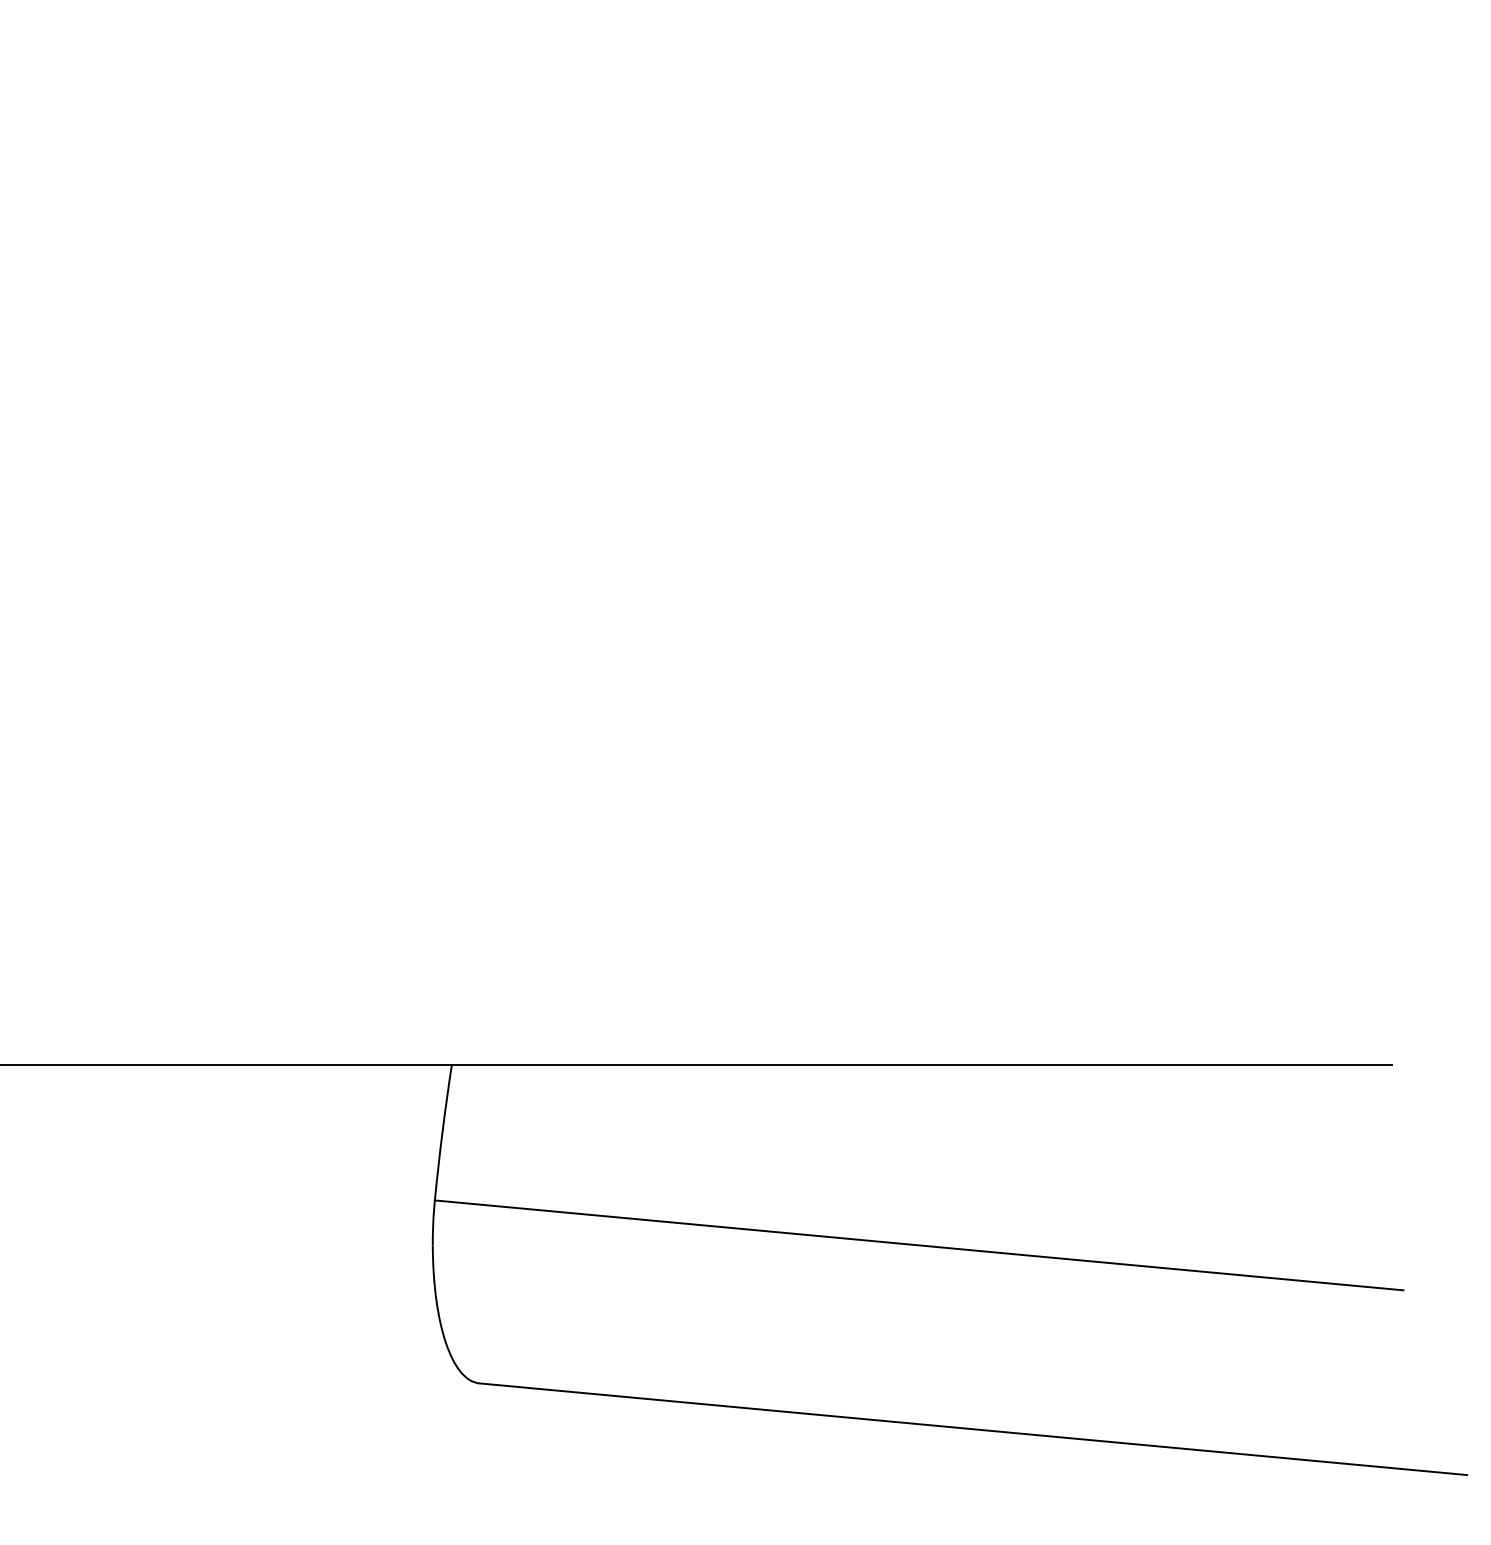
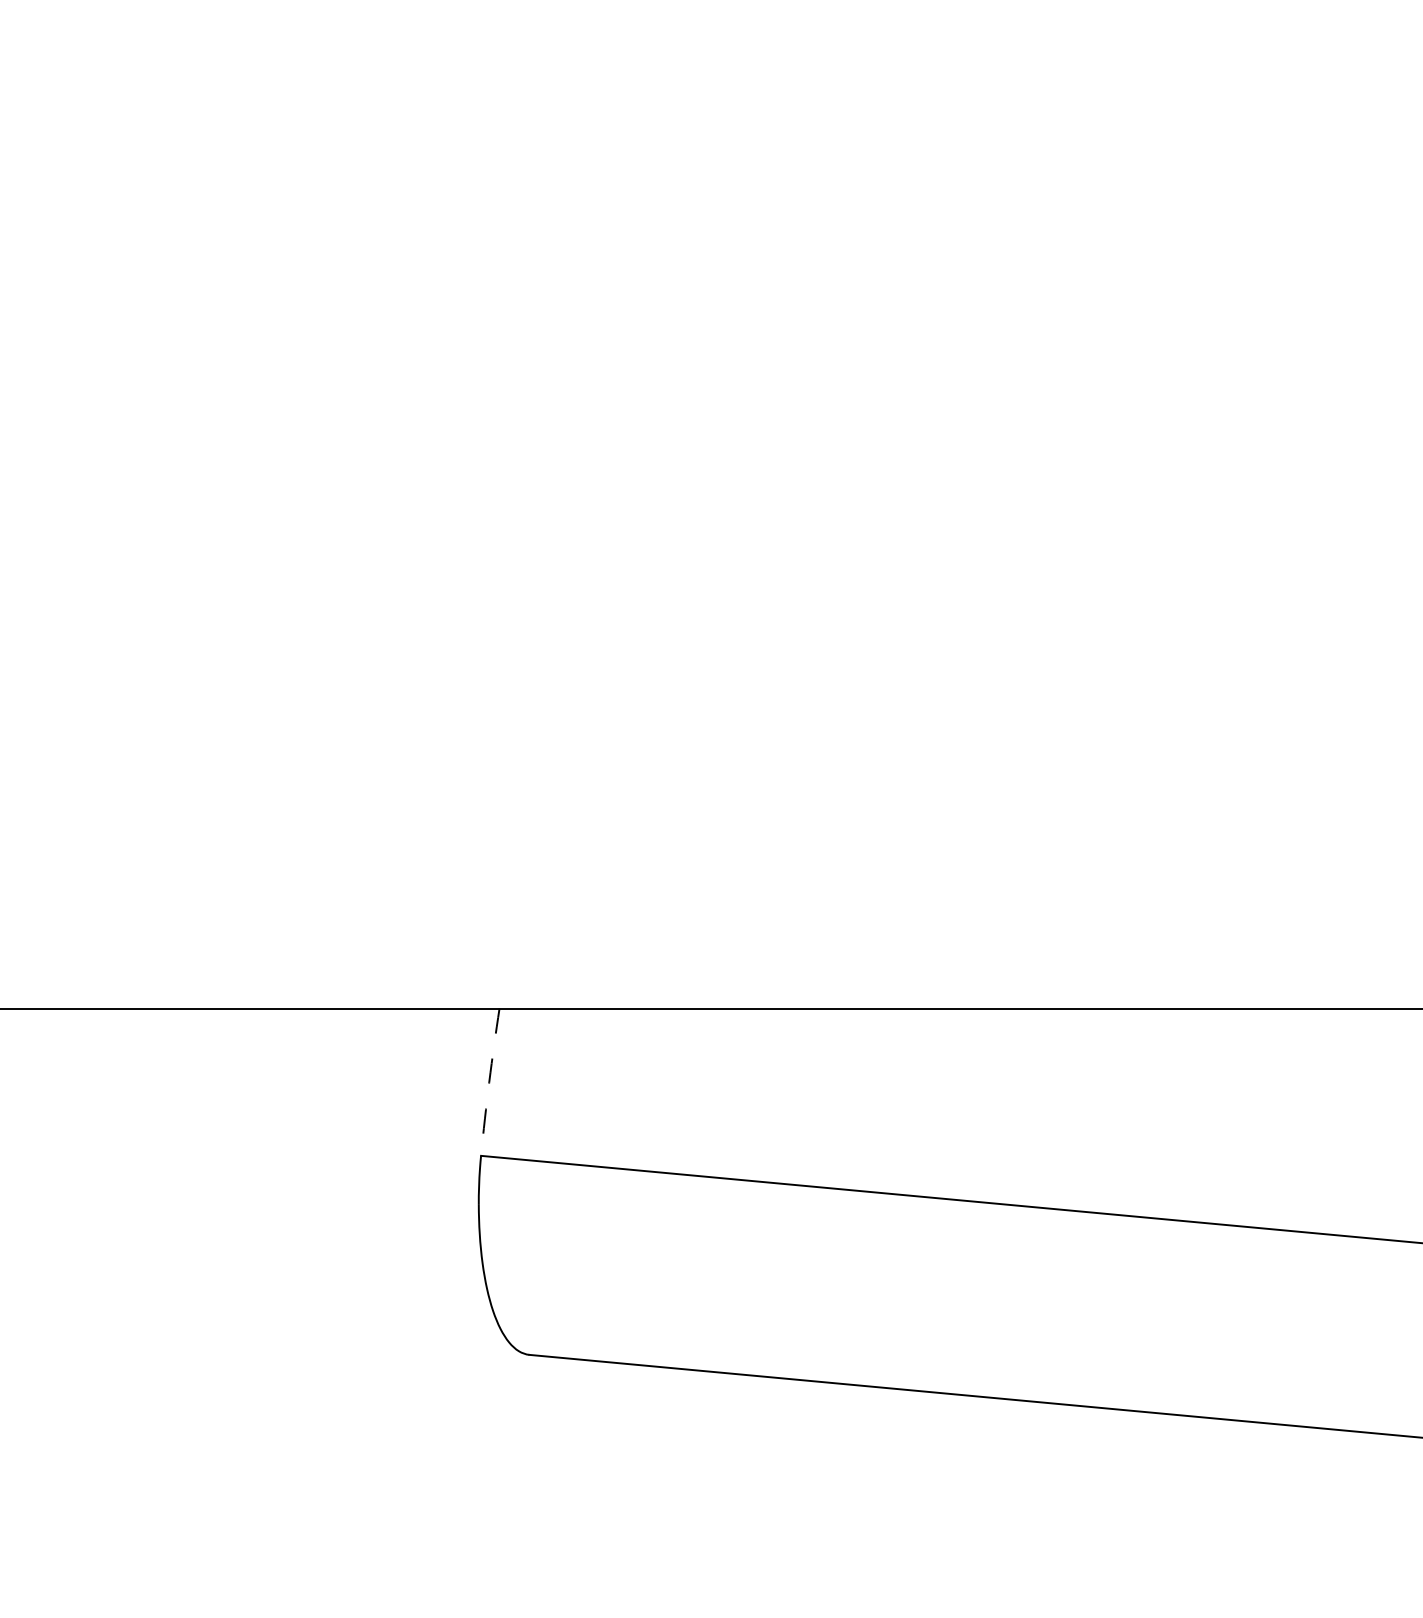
arc: (442, 1132) -> (489, 1081), solid -> dashed

